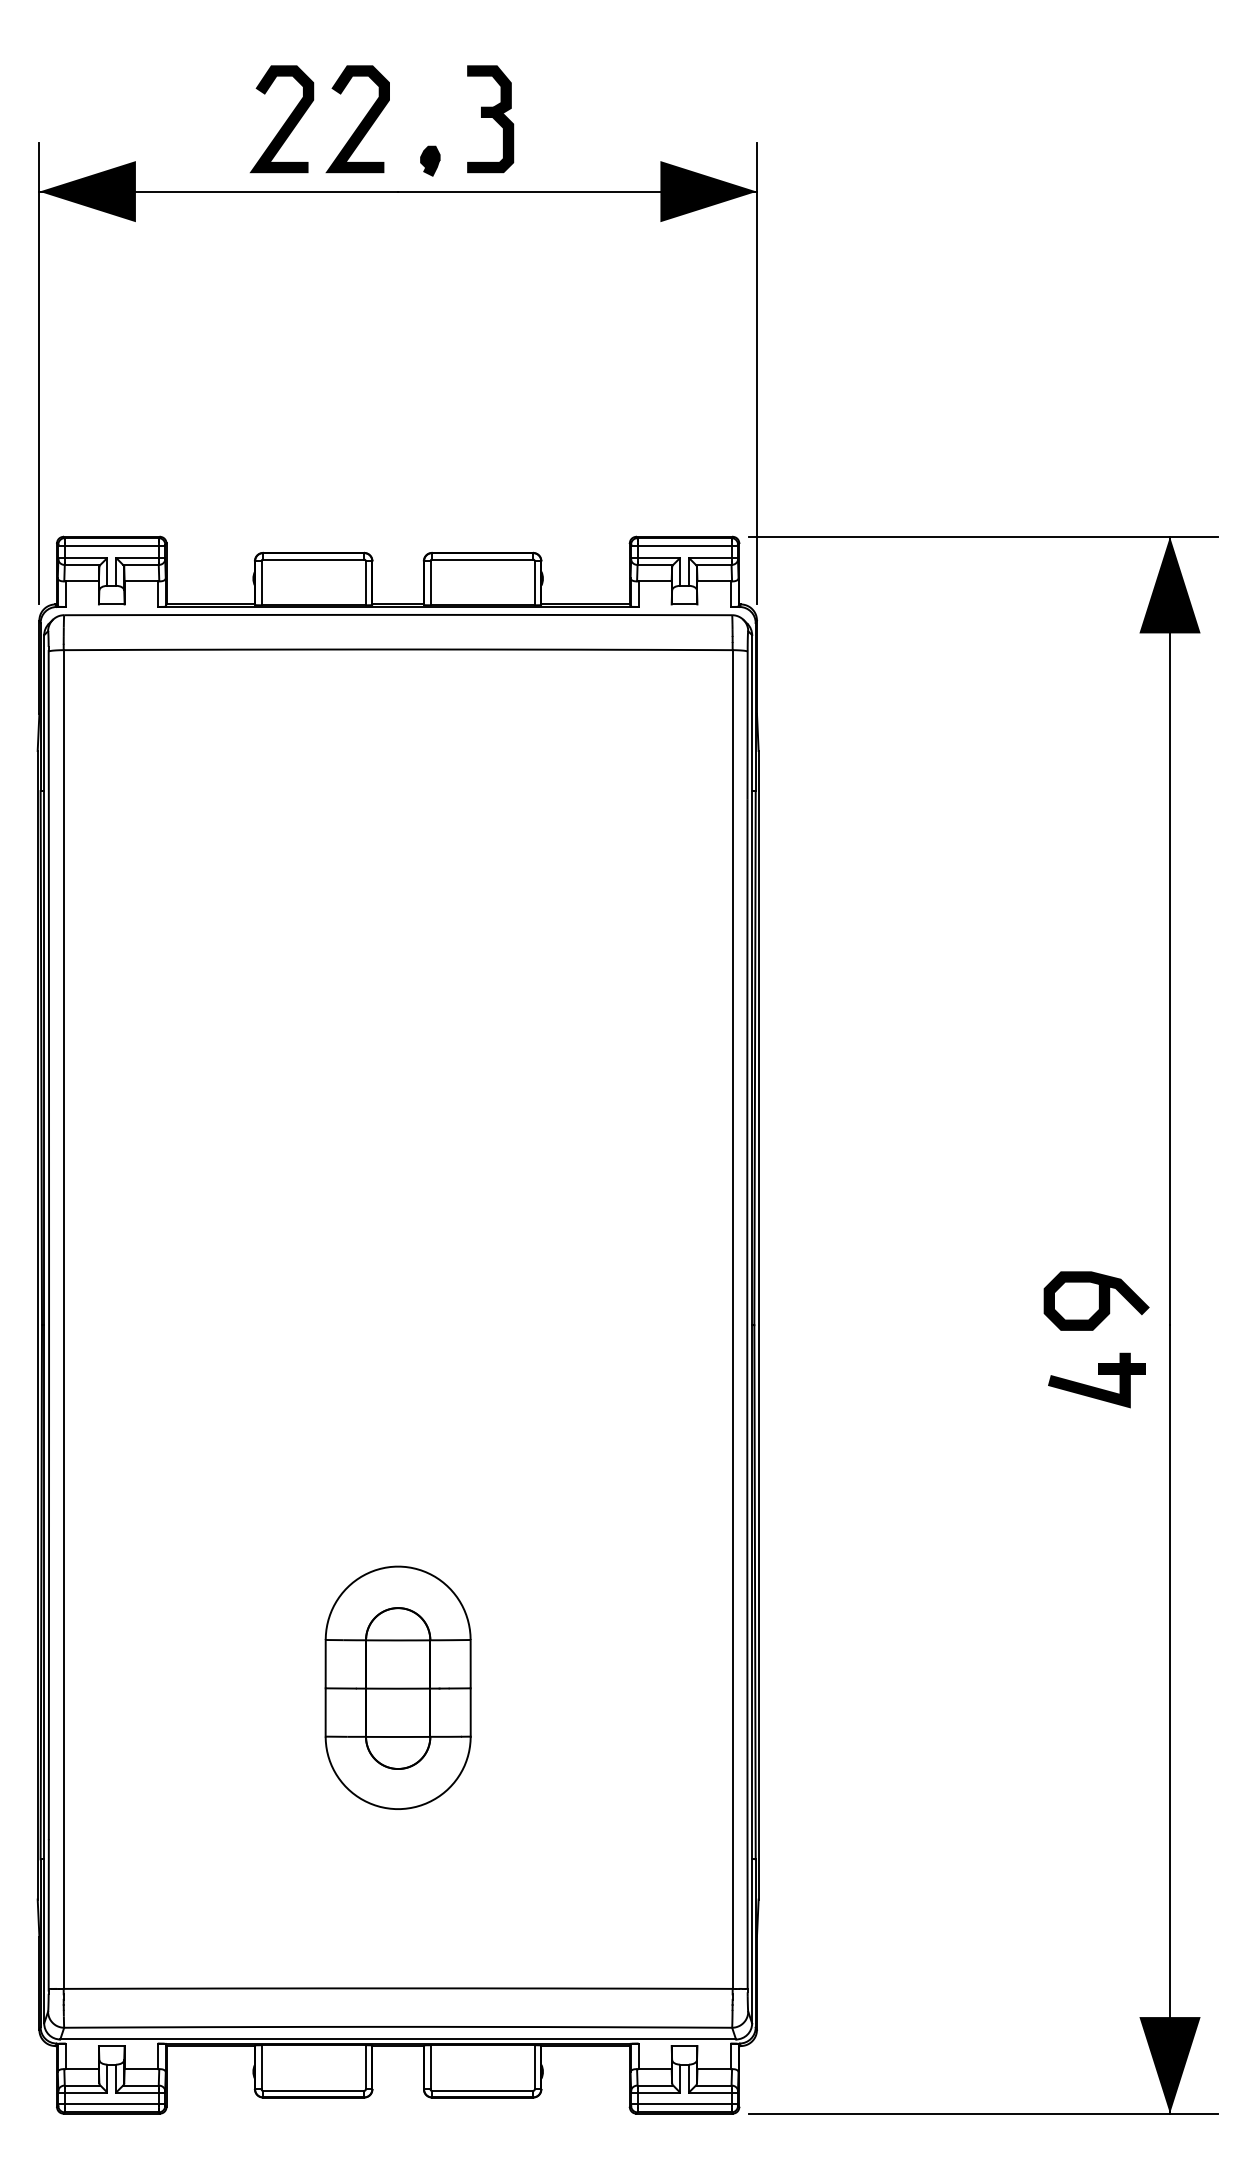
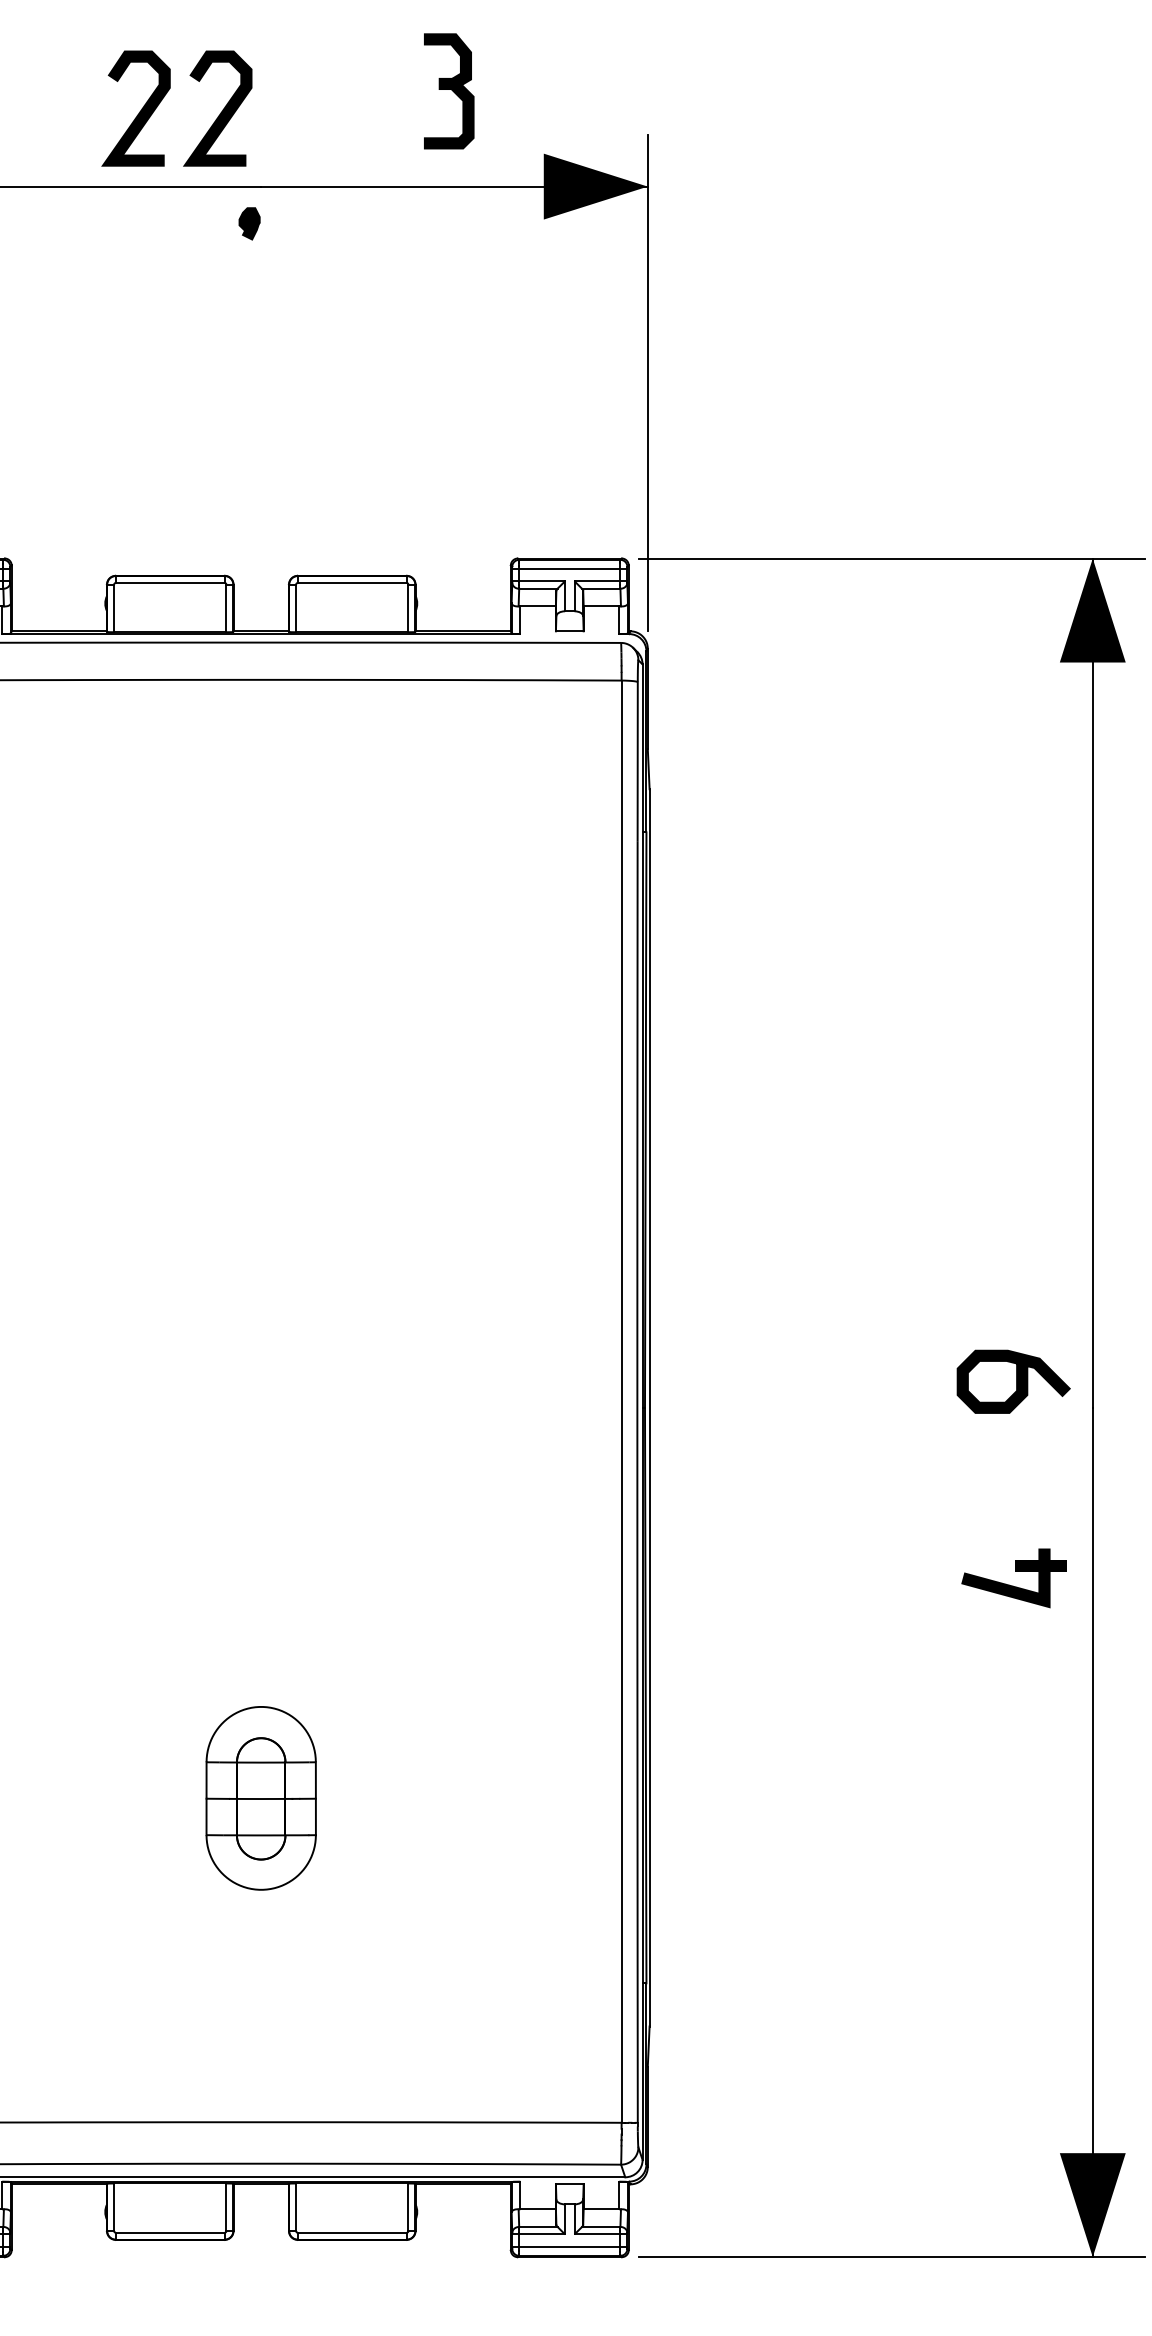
part: (490, 119) -> (449, 91), moved
part: (430, 160) -> (249, 223), moved
part: (1098, 1374) -> (1015, 1571), moved
part: (397, 1687) -> (260, 1798), size x0.7

